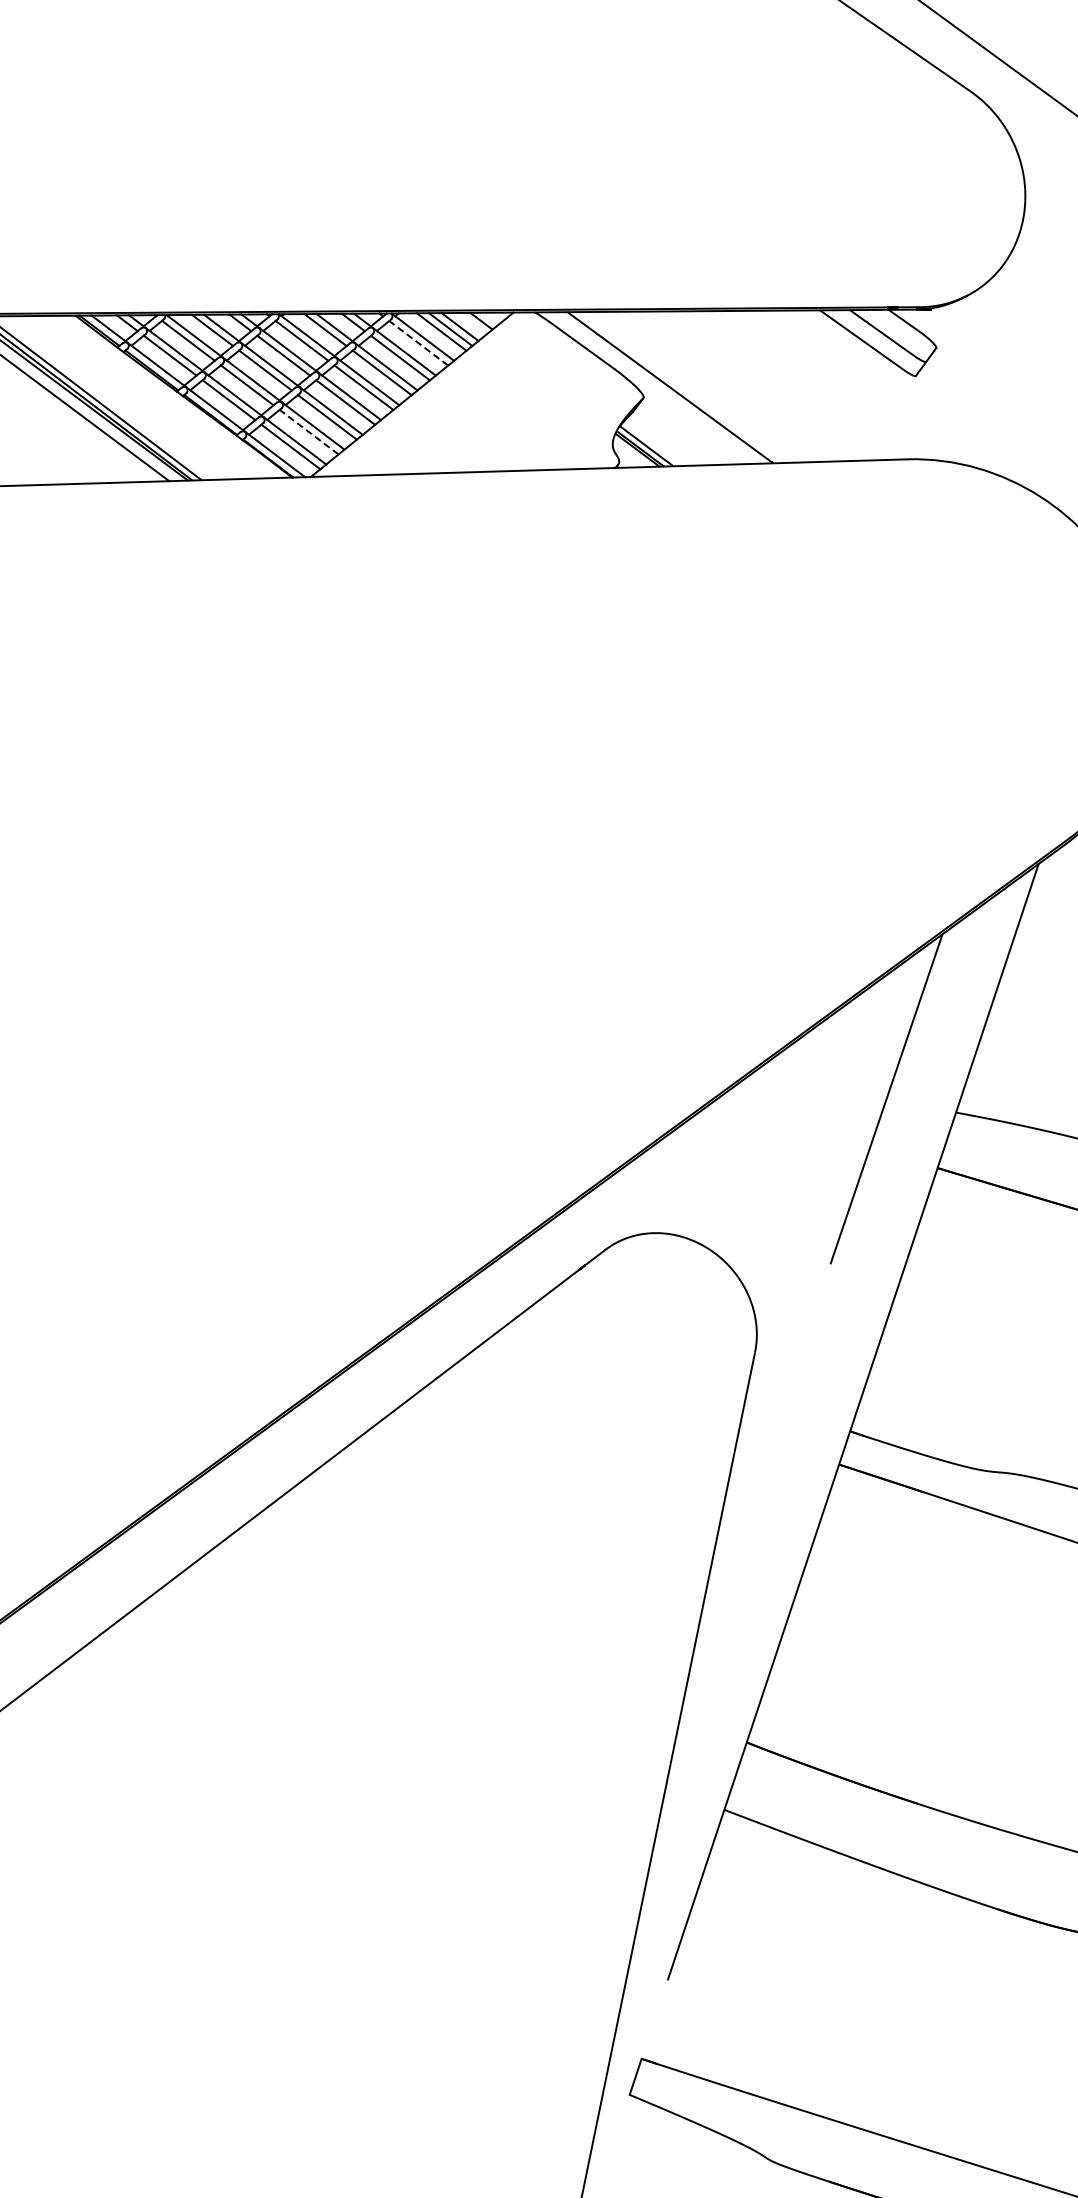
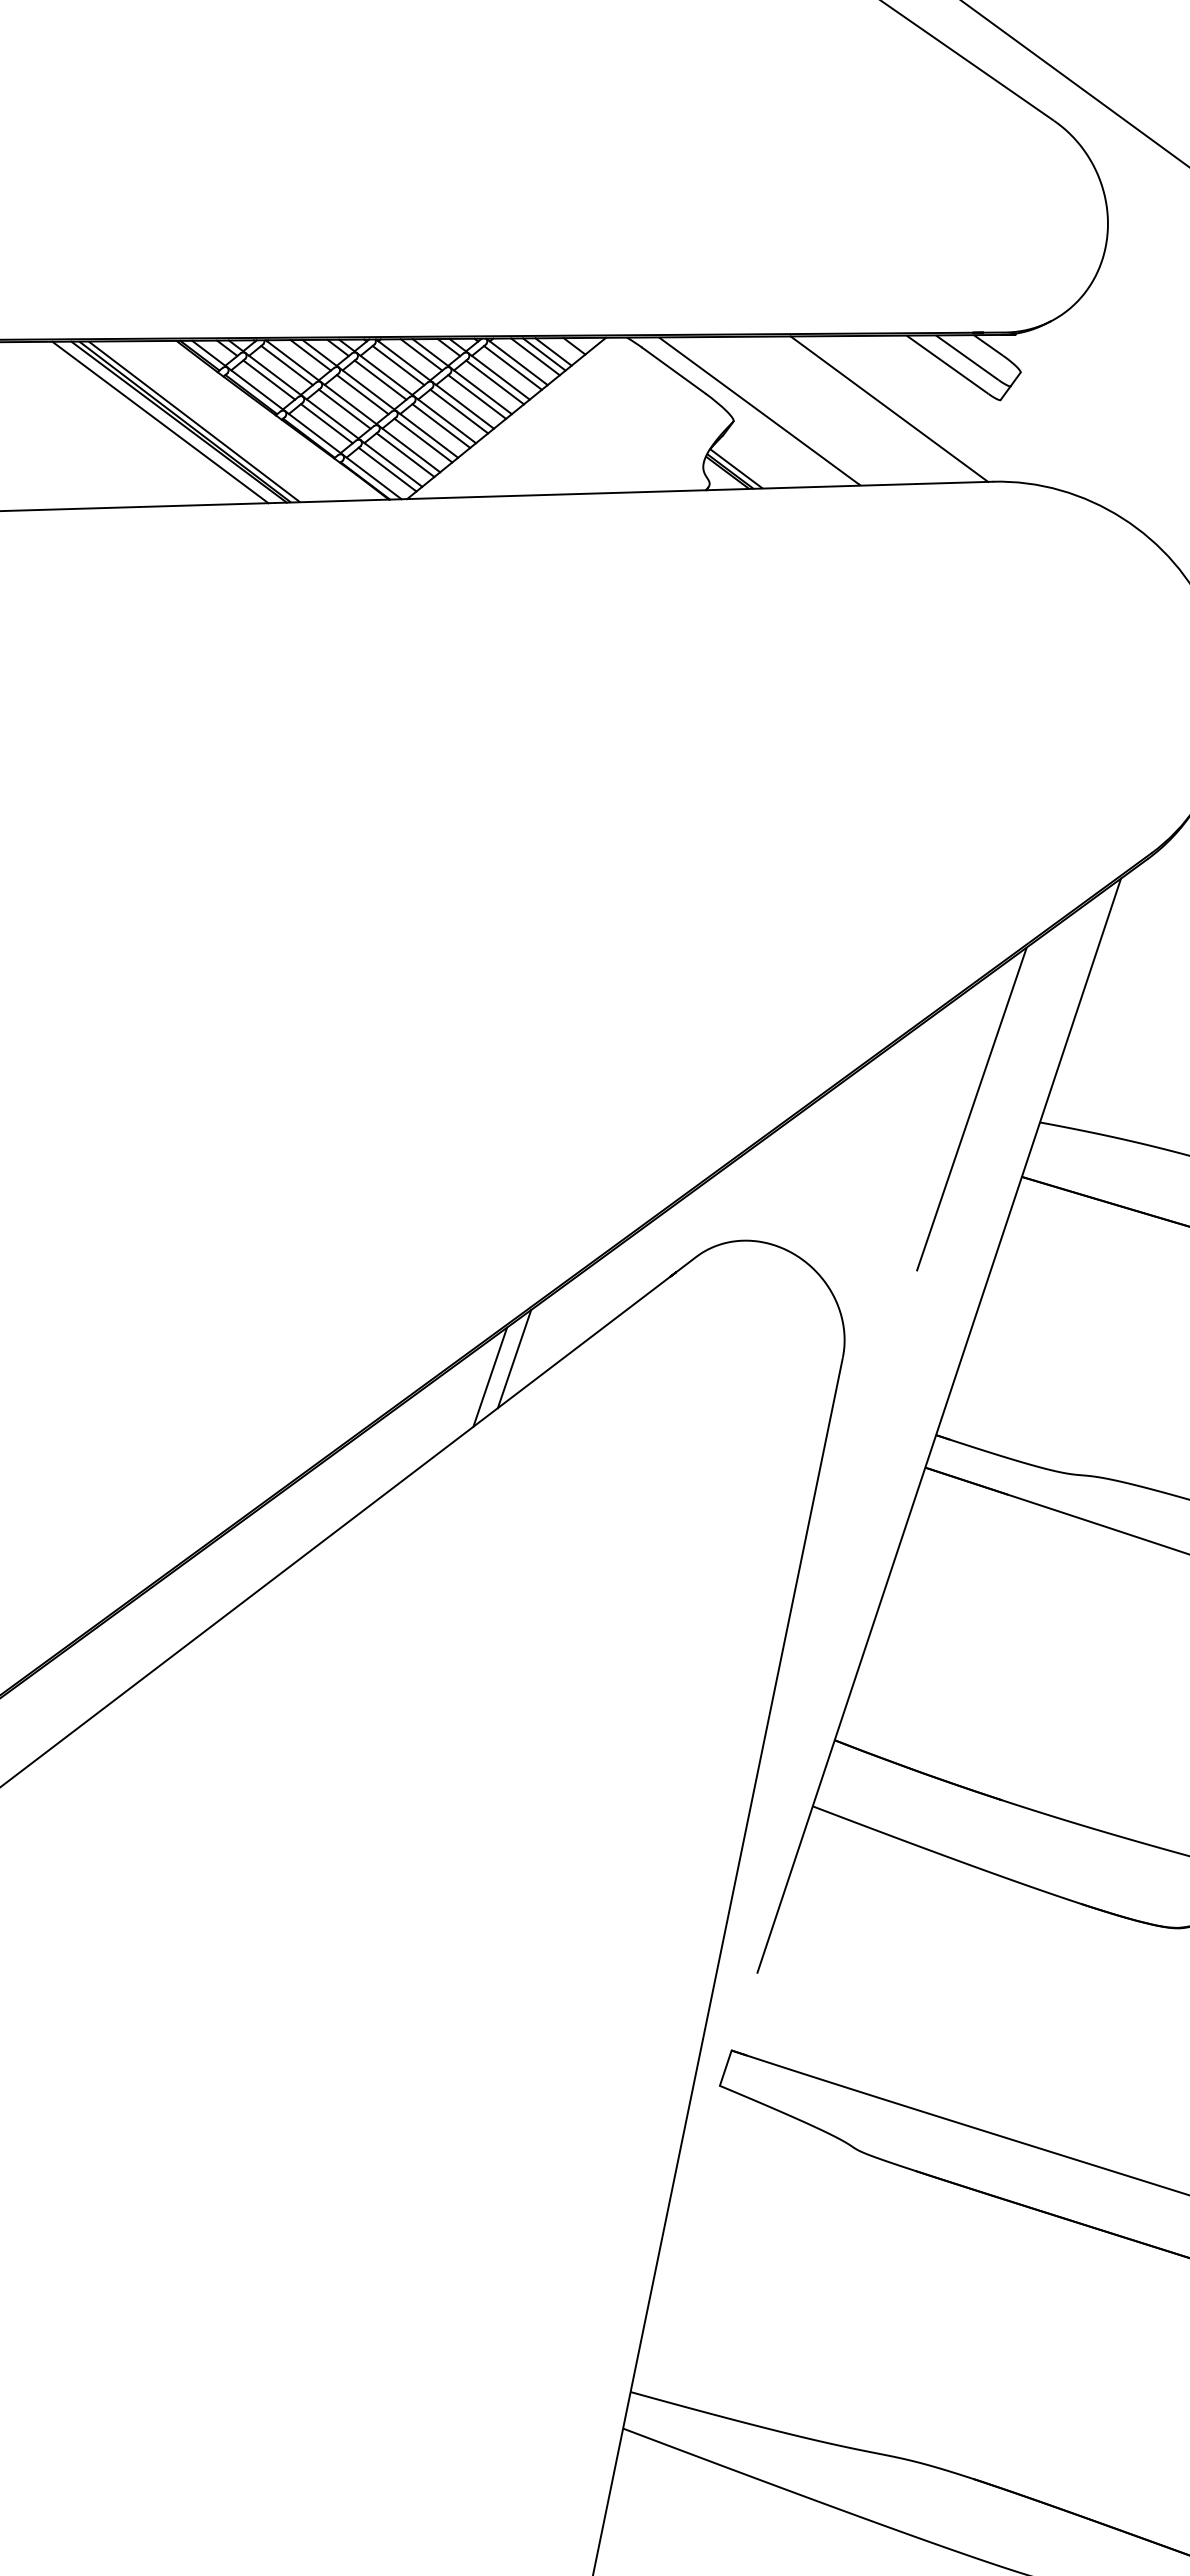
line: (418, 342) -> (512, 367), dashed -> solid
line: (802, 384) -> (889, 408), added
line: (309, 431) -> (405, 454), dashed -> solid
line: (420, 1353) -> (514, 1358), added
line: (395, 1371) -> (490, 1376), added

